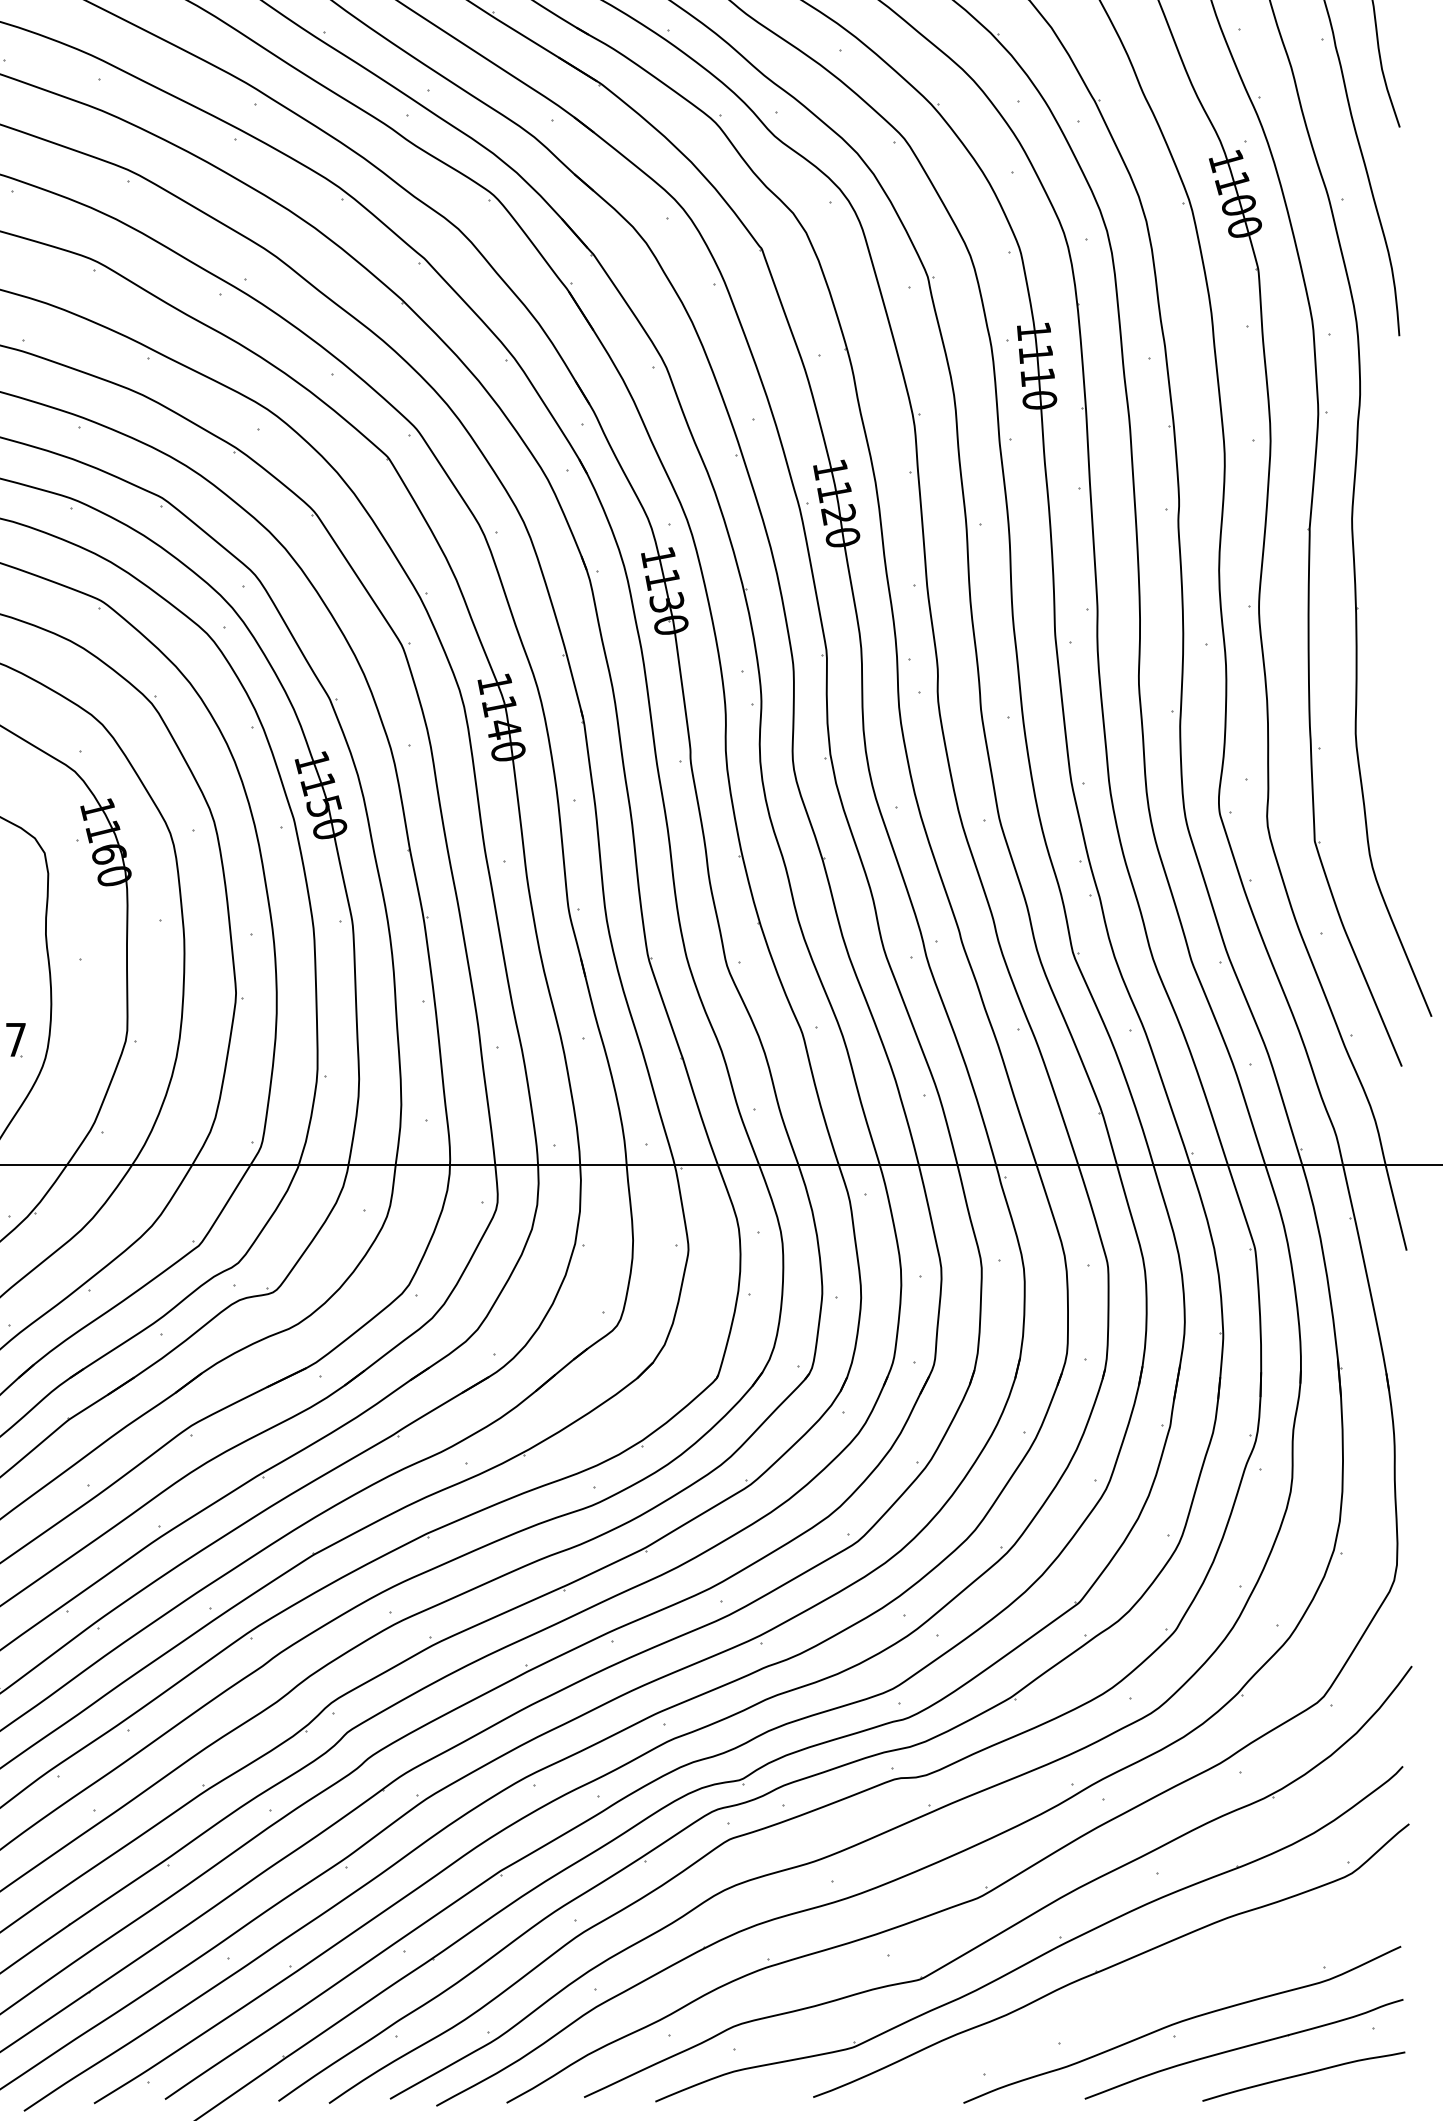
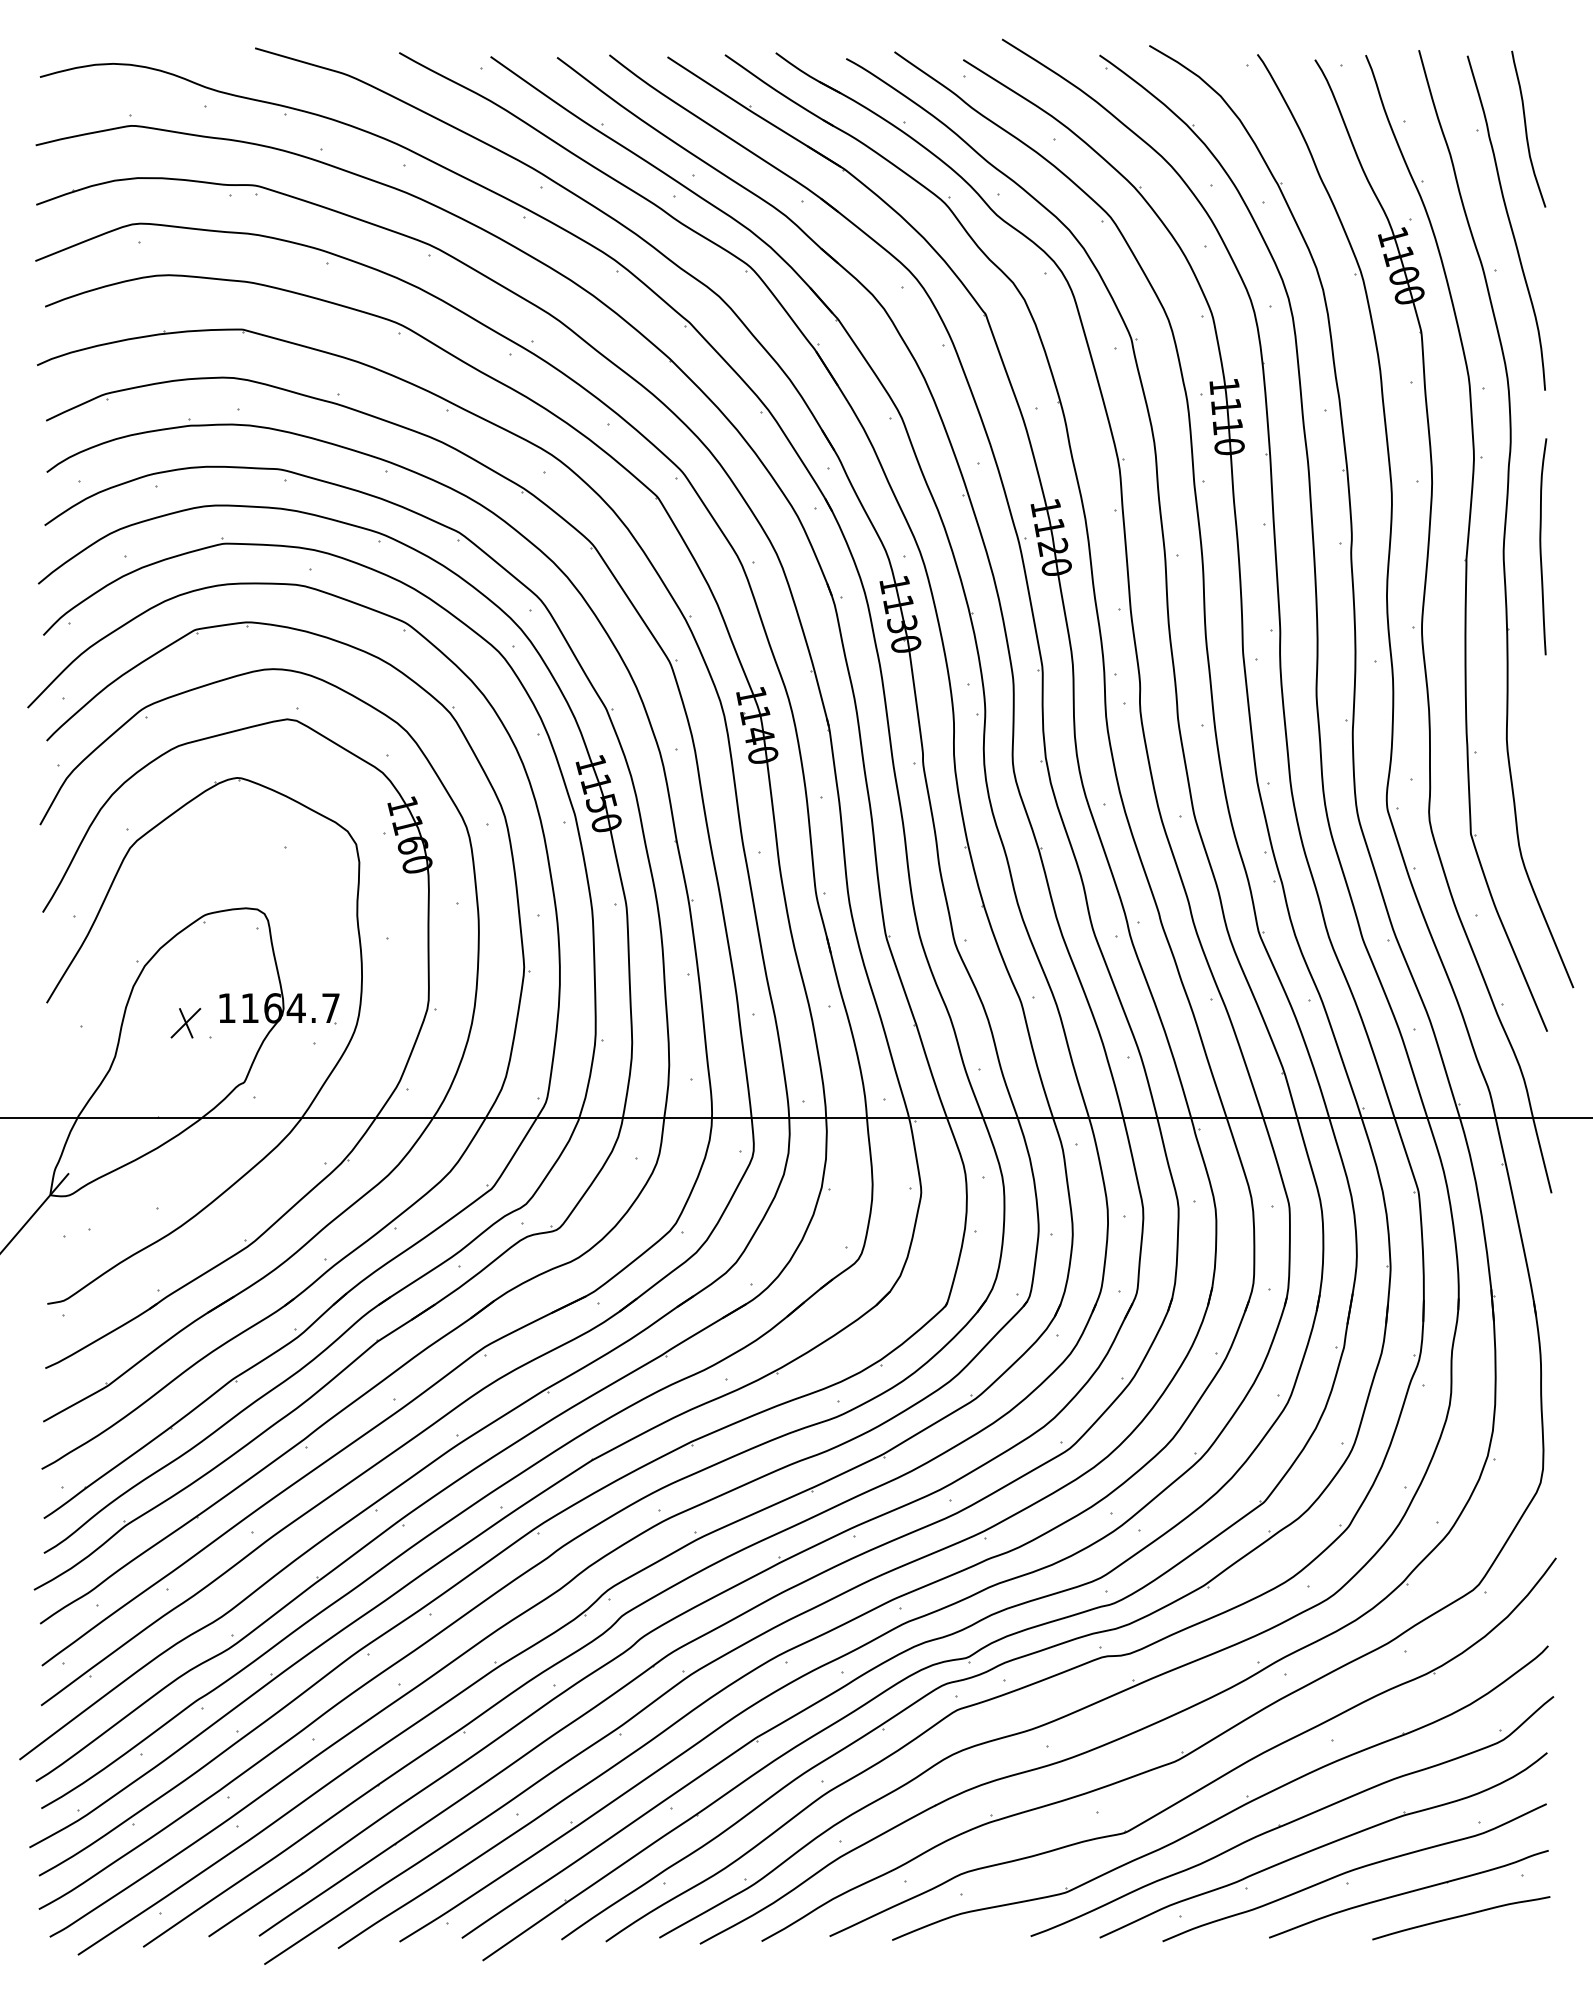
curve: (1395, 513) -> (1541, 546), added
part: (1146, 1993) -> (1323, 1845), added

